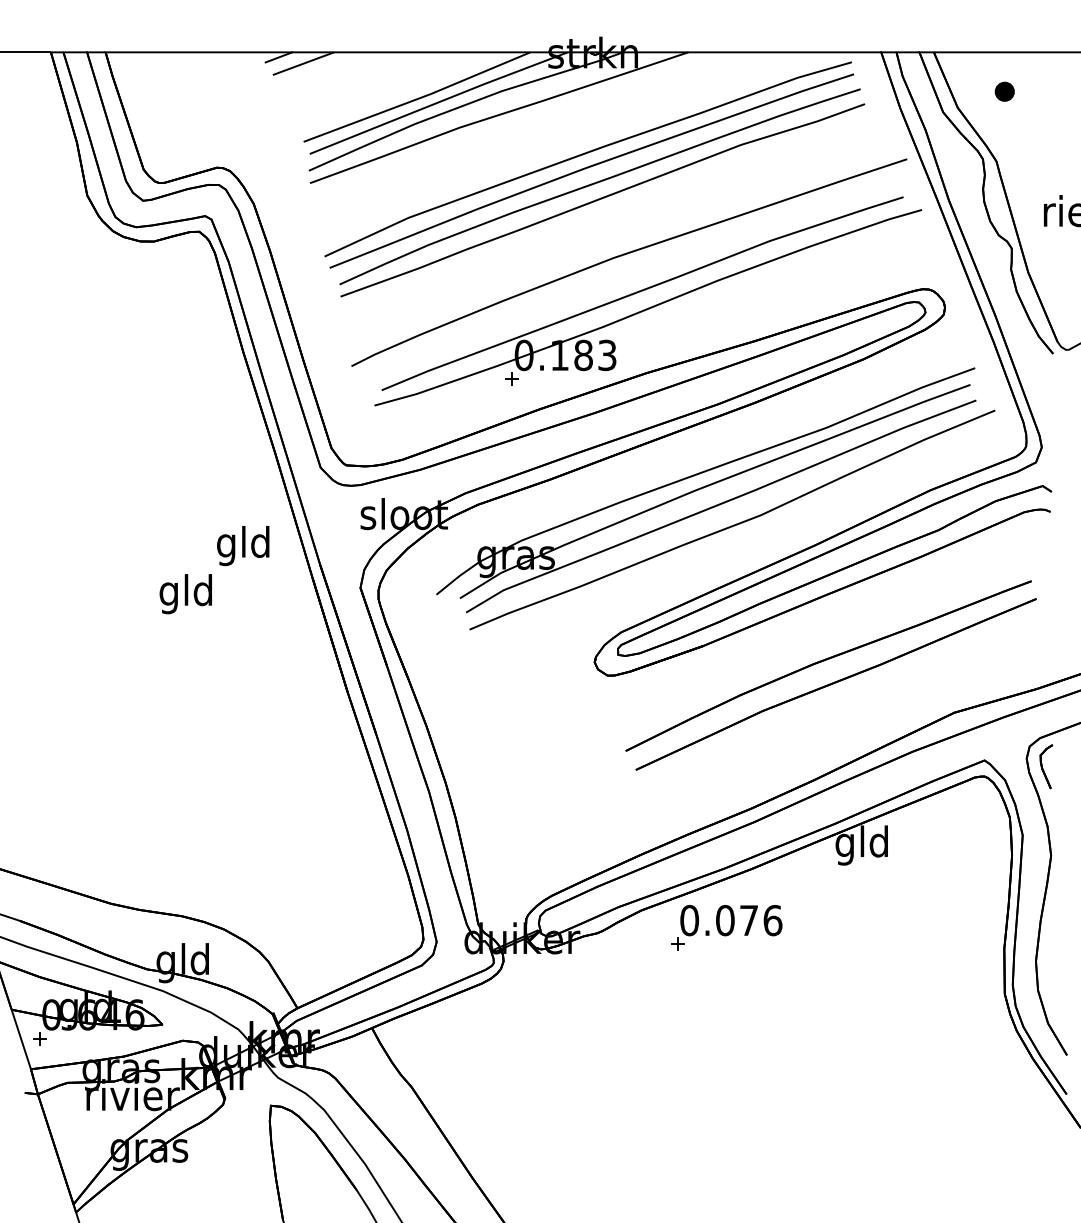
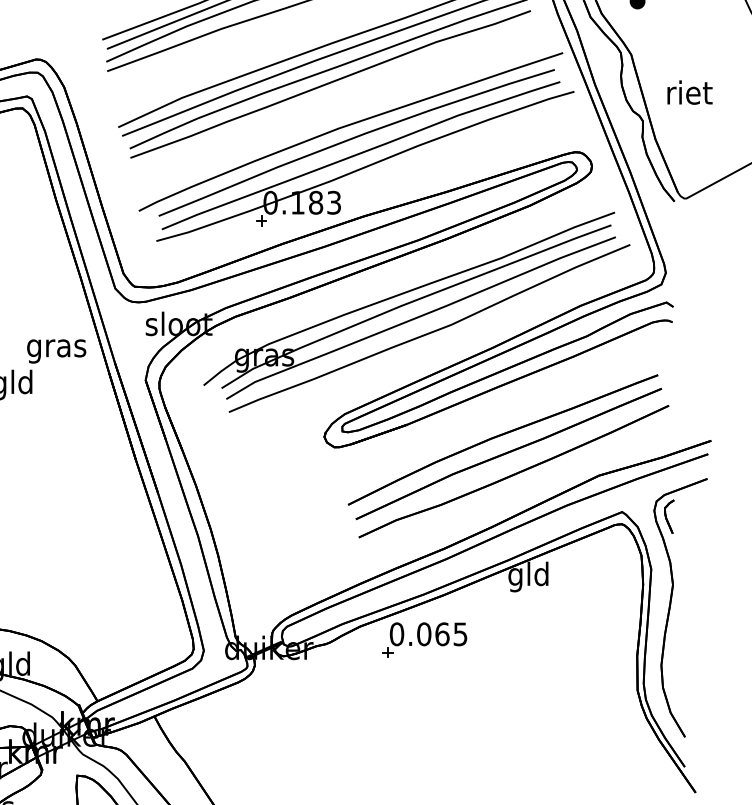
curve: (633, 271) -> (354, 138), added
text: (243, 546) -> (56, 348), gld -> gras
part: (842, 707) -> (513, 471), added
text: (761, 920) -> (451, 634), 0.076 -> 0.065

